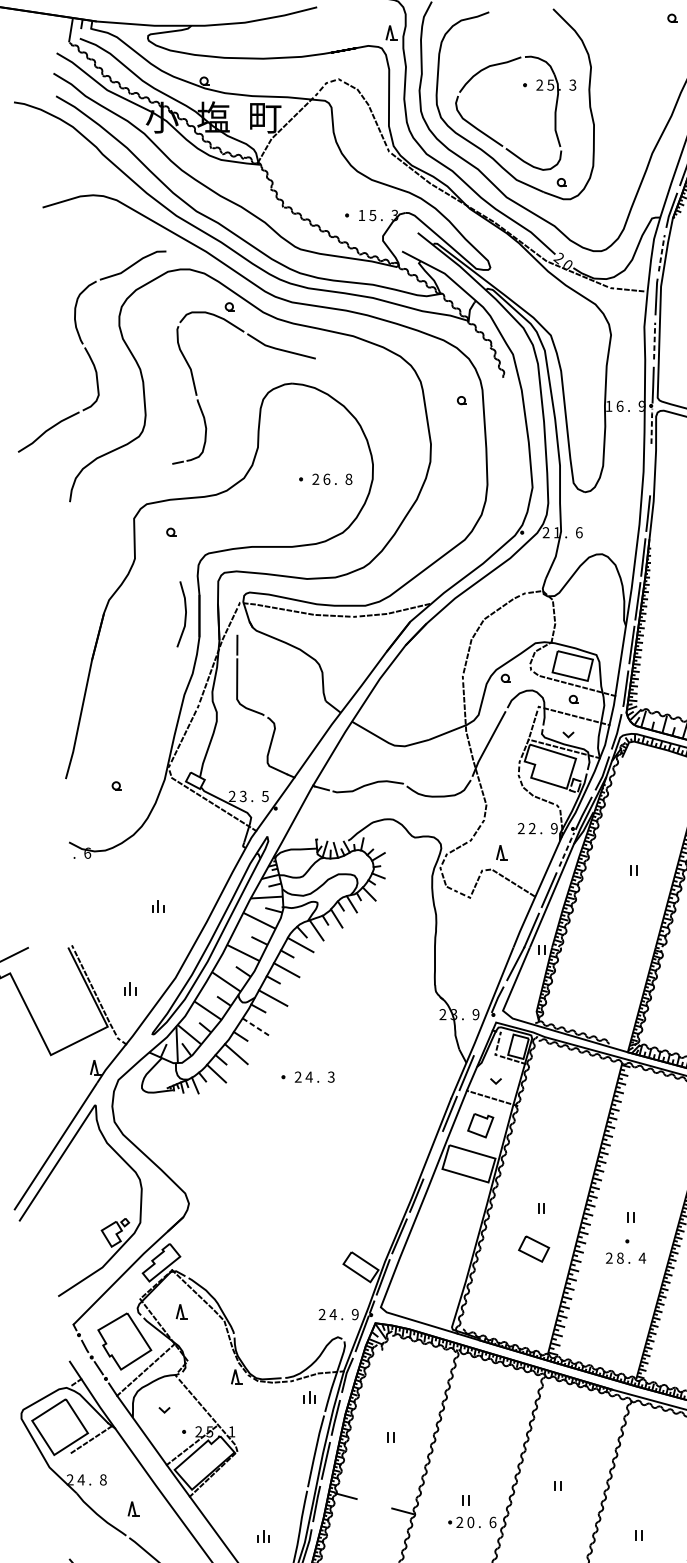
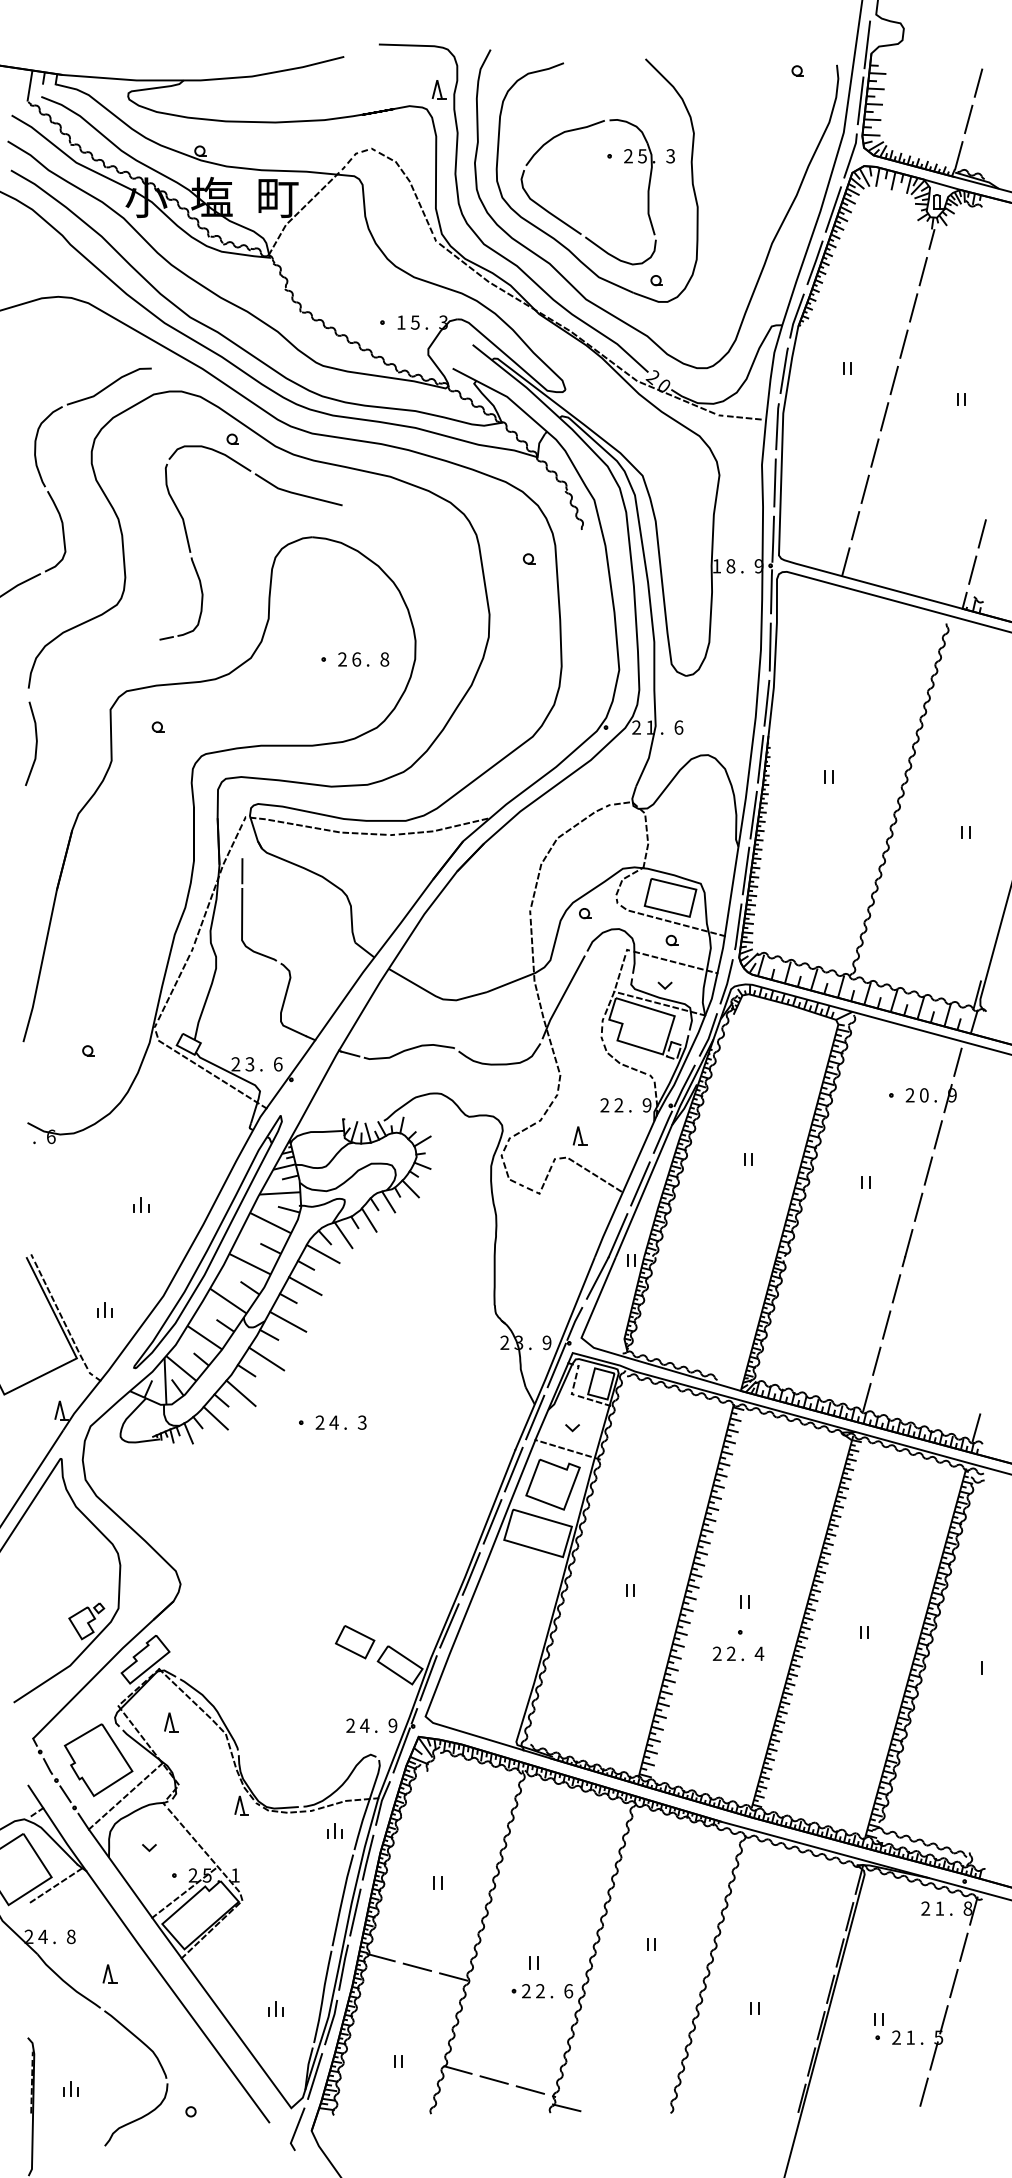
line: (662, 252) -> (784, 369), dashed -> solid
line: (654, 340) -> (775, 482), dashed -> solid
text: (619, 406) -> (730, 566), 6 -> 8
line: (651, 425) -> (771, 590), dashed -> solid
line: (650, 469) -> (769, 646), added
line: (184, 614) -> (35, 743), moved
text: (264, 796) -> (277, 1064), 5 -> 6
line: (567, 849) -> (663, 1131), dashed -> solid
line: (256, 1027) -> (266, 1359), dashed -> solid
line: (483, 1032) -> (556, 1365), added
part: (480, 1125) -> (552, 1484), size x1.67
line: (433, 1154) -> (492, 1521), added
part: (534, 1249) -> (355, 1642), moved
text: (620, 1257) -> (731, 1653), 8 -> 2
line: (374, 1503) -> (417, 1966), added
text: (470, 1522) -> (540, 1991), 0 -> 2

